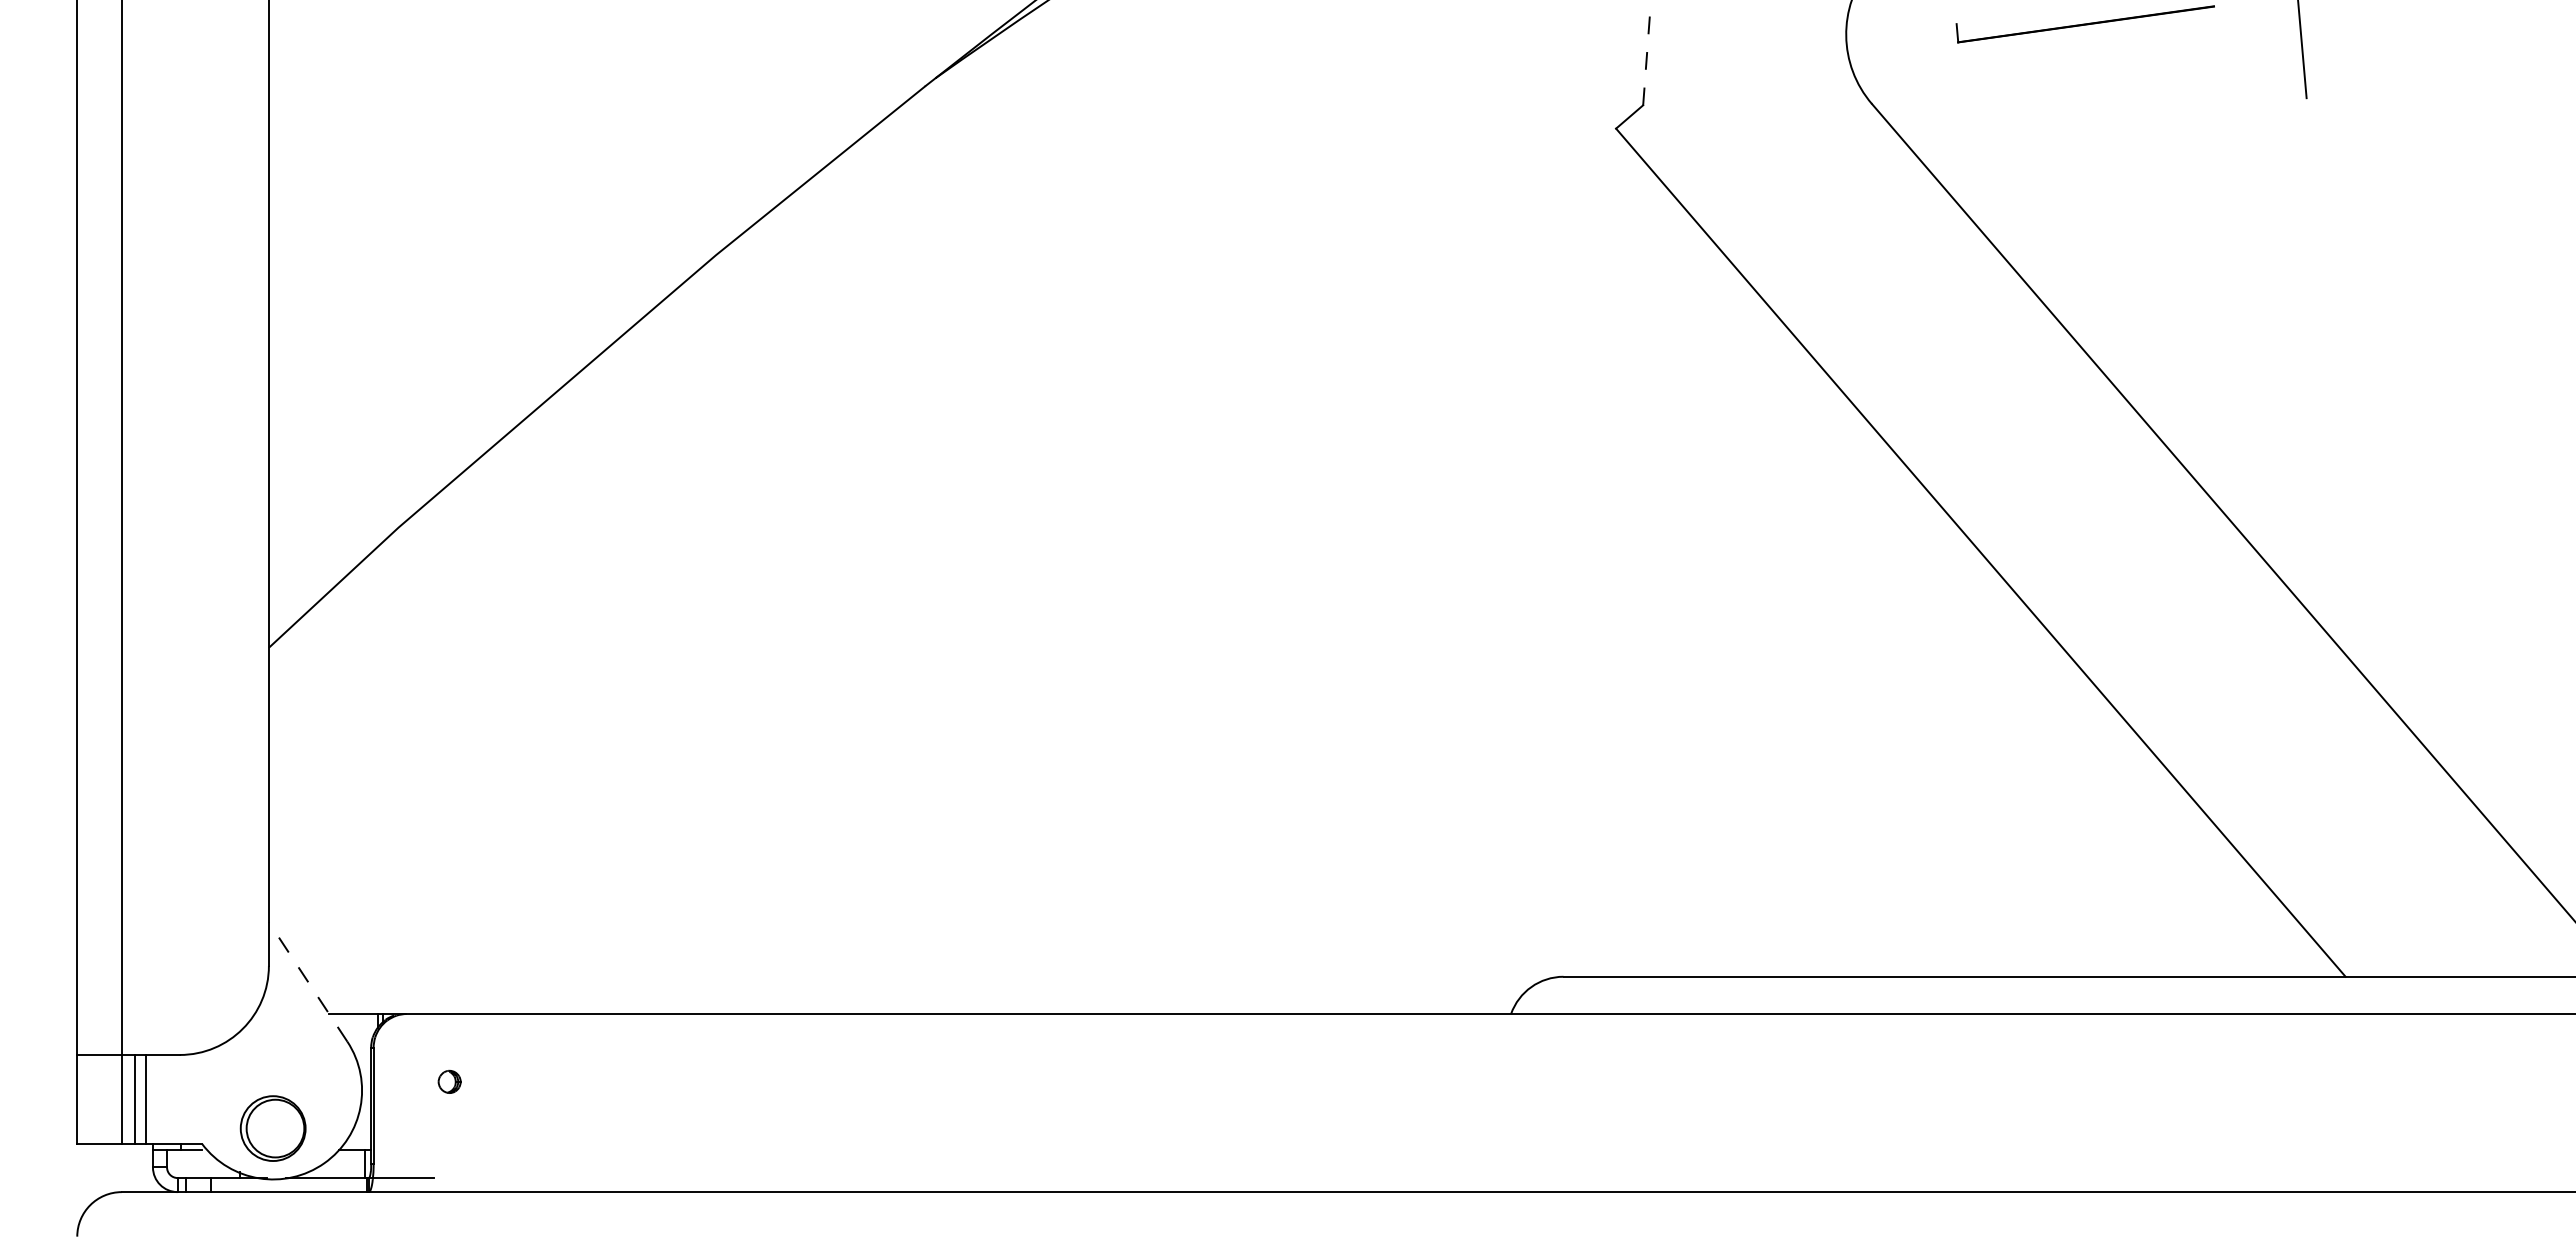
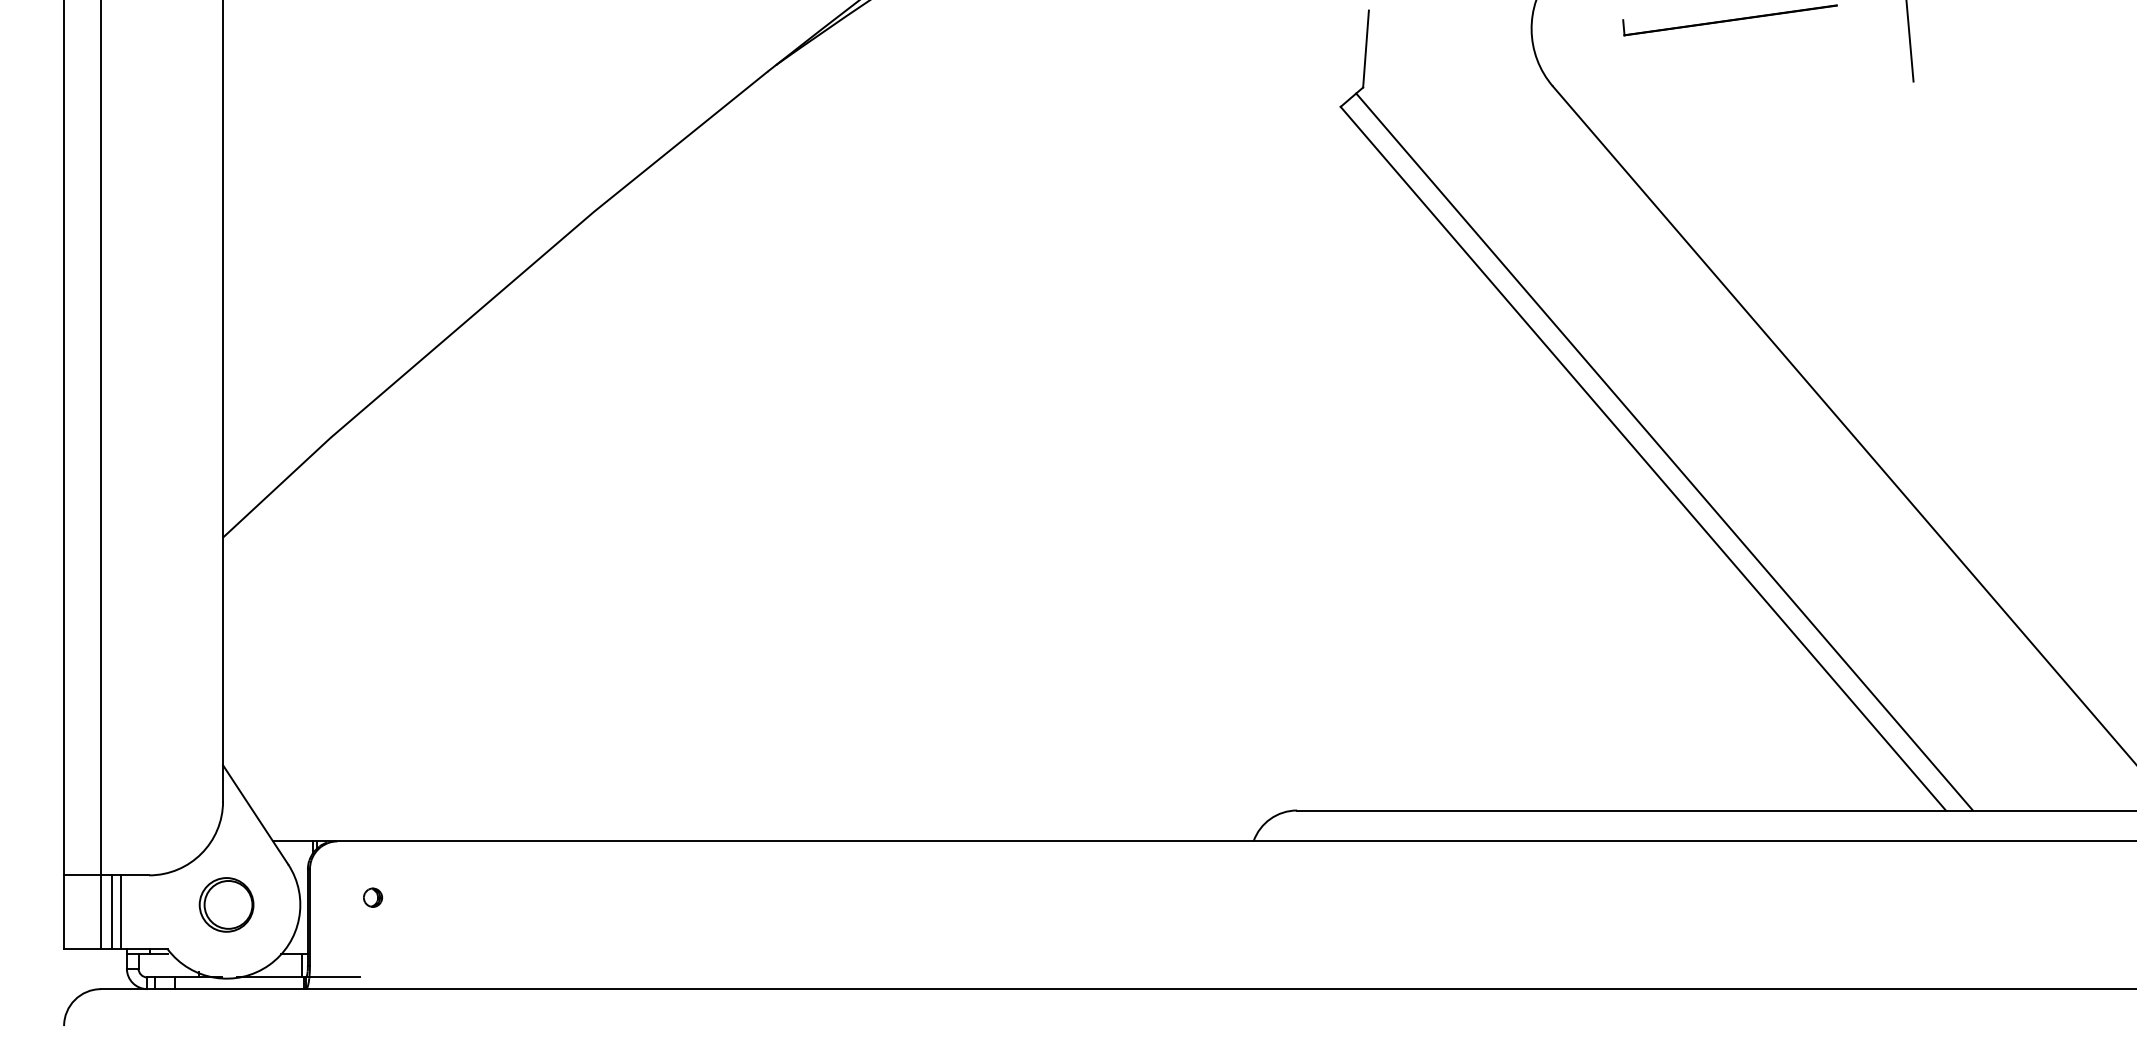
line: (1646, 58) -> (1365, 48), dashed -> solid
line: (2006, 544) -> (1664, 451), added
line: (308, 982) -> (255, 815), dashed -> solid
part: (272, 1128) -> (226, 904), moved

